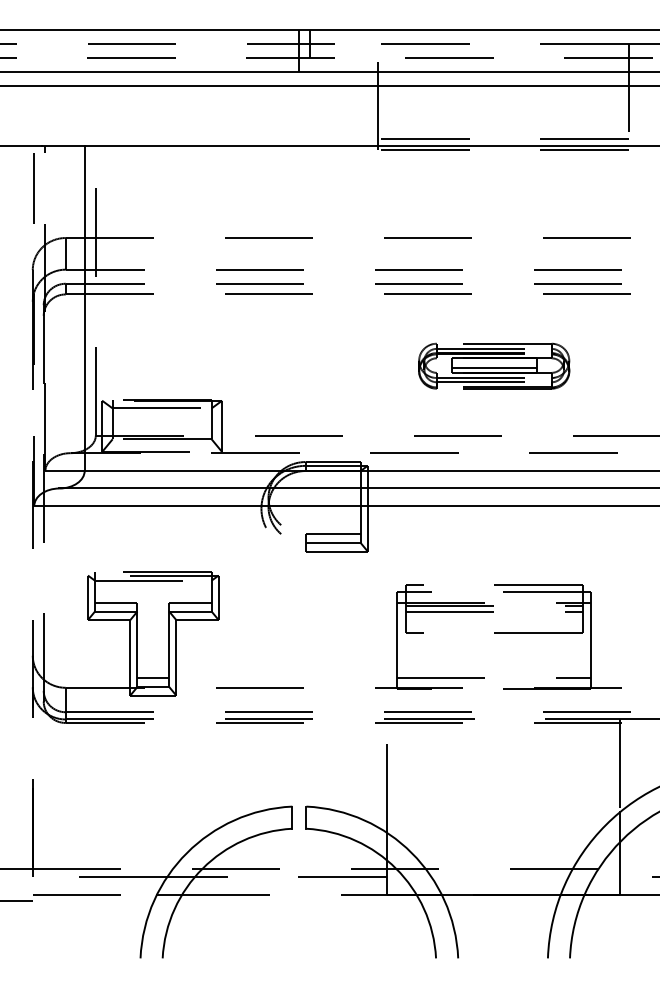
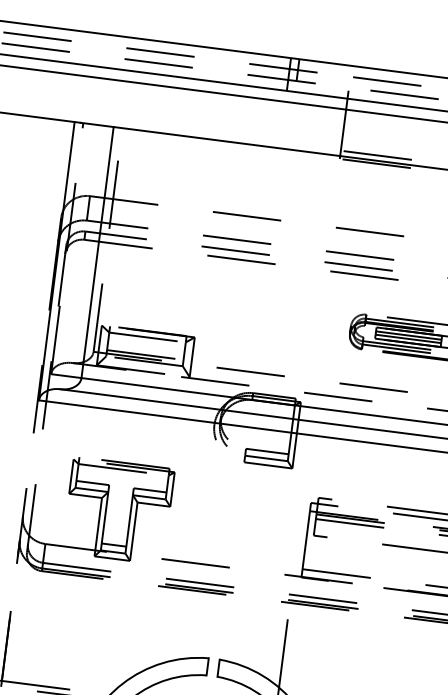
line: (34, 326) -> (56, 261), dashed -> solid
line: (493, 363) -> (408, 335), added
line: (161, 431) -> (144, 355), added

